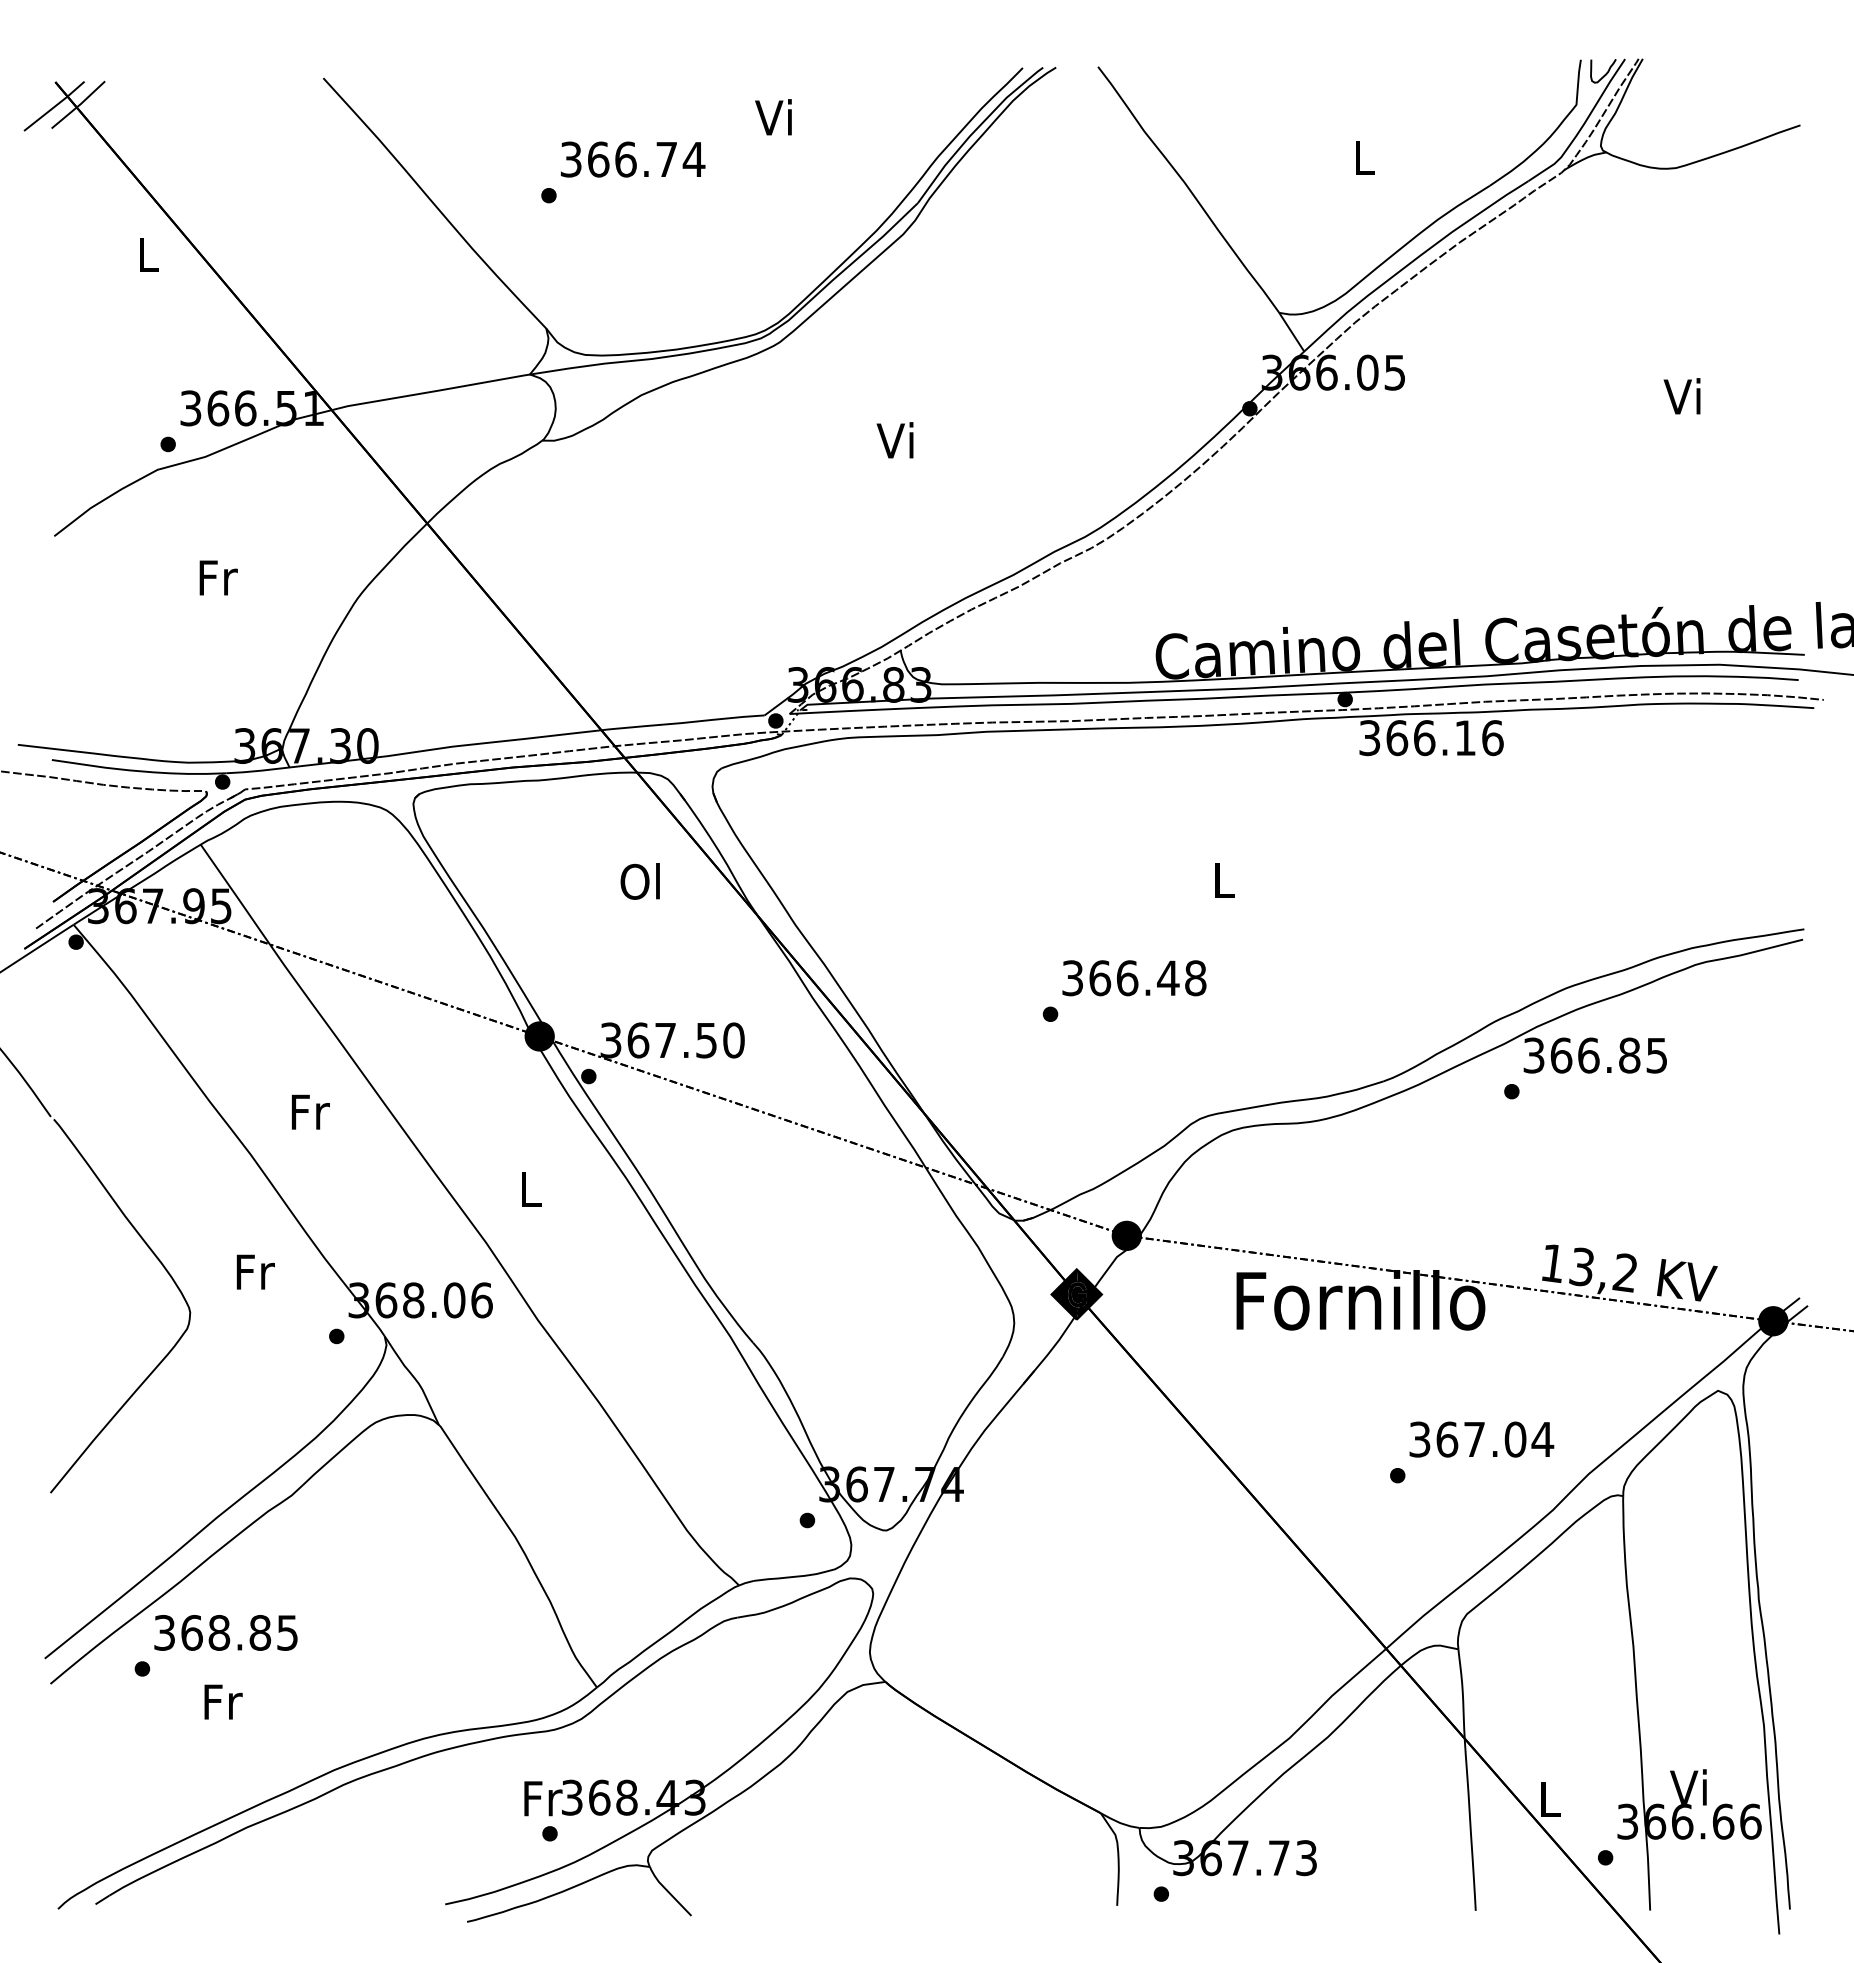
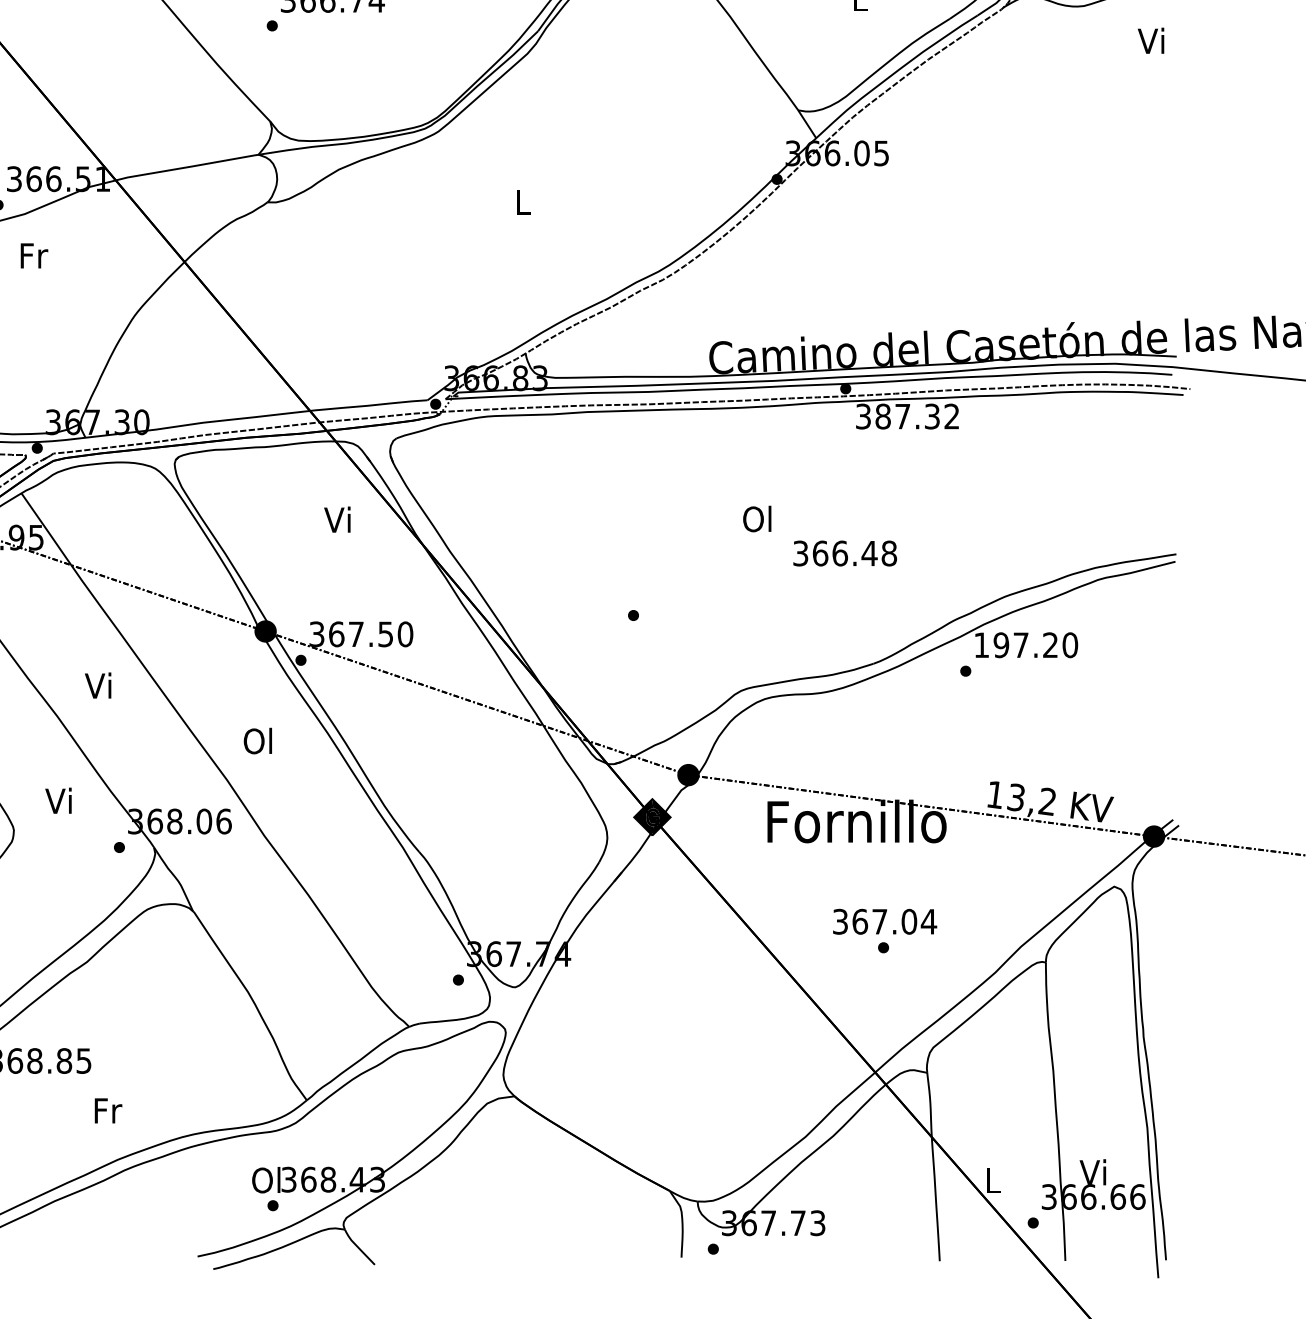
text: (1681, 396) -> (1150, 40), moved
text: (894, 440) -> (521, 202), Vi -> L
text: (218, 577) -> (34, 255), moved
text: (1444, 738) -> (917, 416), 366.16 -> 387.32
text: (1221, 880) -> (756, 519), L -> Ol
text: (639, 881) -> (337, 519), Ol -> Vi
text: (1134, 978) -> (845, 553), moved
text: (1595, 1055) -> (1026, 645), 366.85 -> 197.20
text: (308, 1111) -> (99, 685), Fr -> Vi
text: (528, 1188) -> (257, 740), L -> Ol
text: (253, 1271) -> (59, 800), Fr -> Vi
text: (1481, 1439) -> (884, 921), moved
text: (223, 1701) -> (108, 1110), moved
text: (541, 1798) -> (266, 1180), Fr -> Ol

